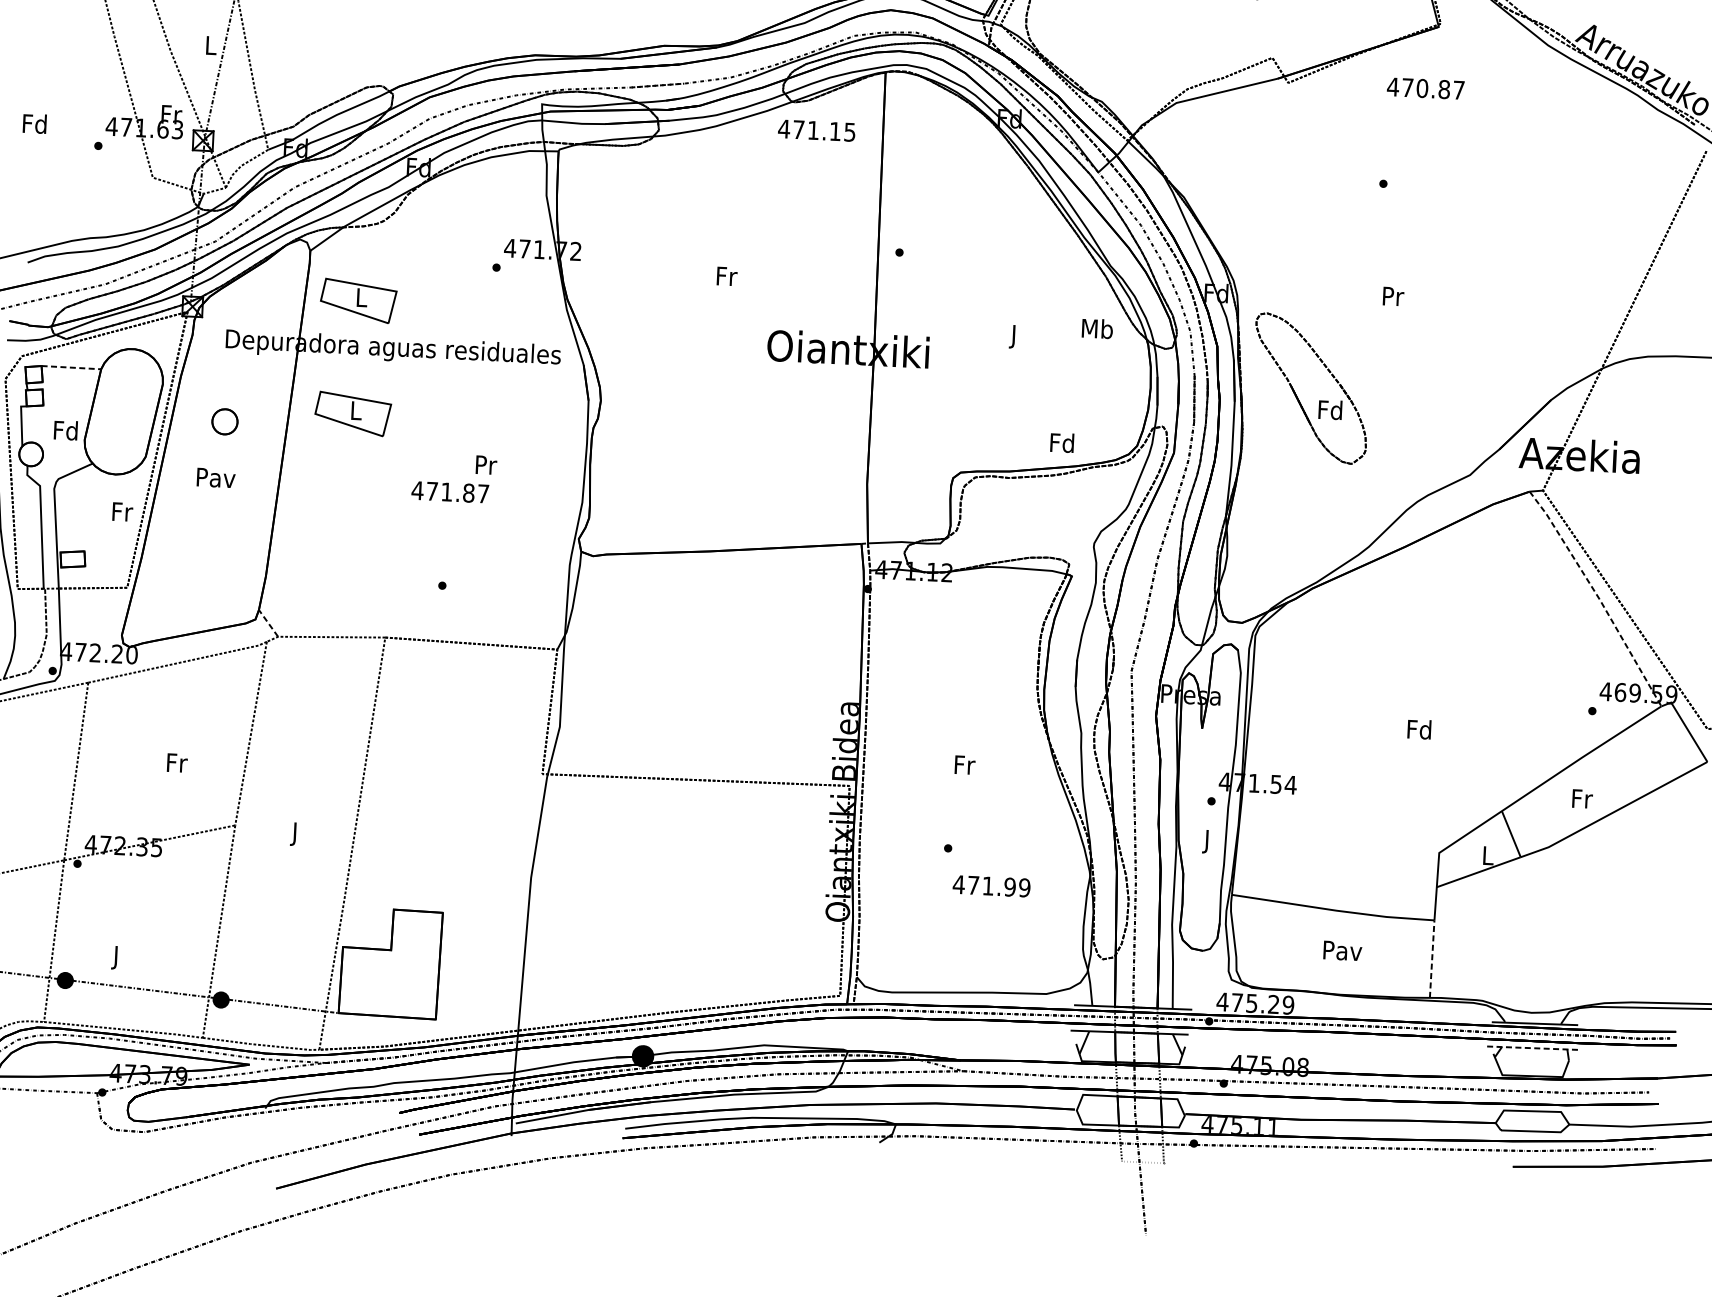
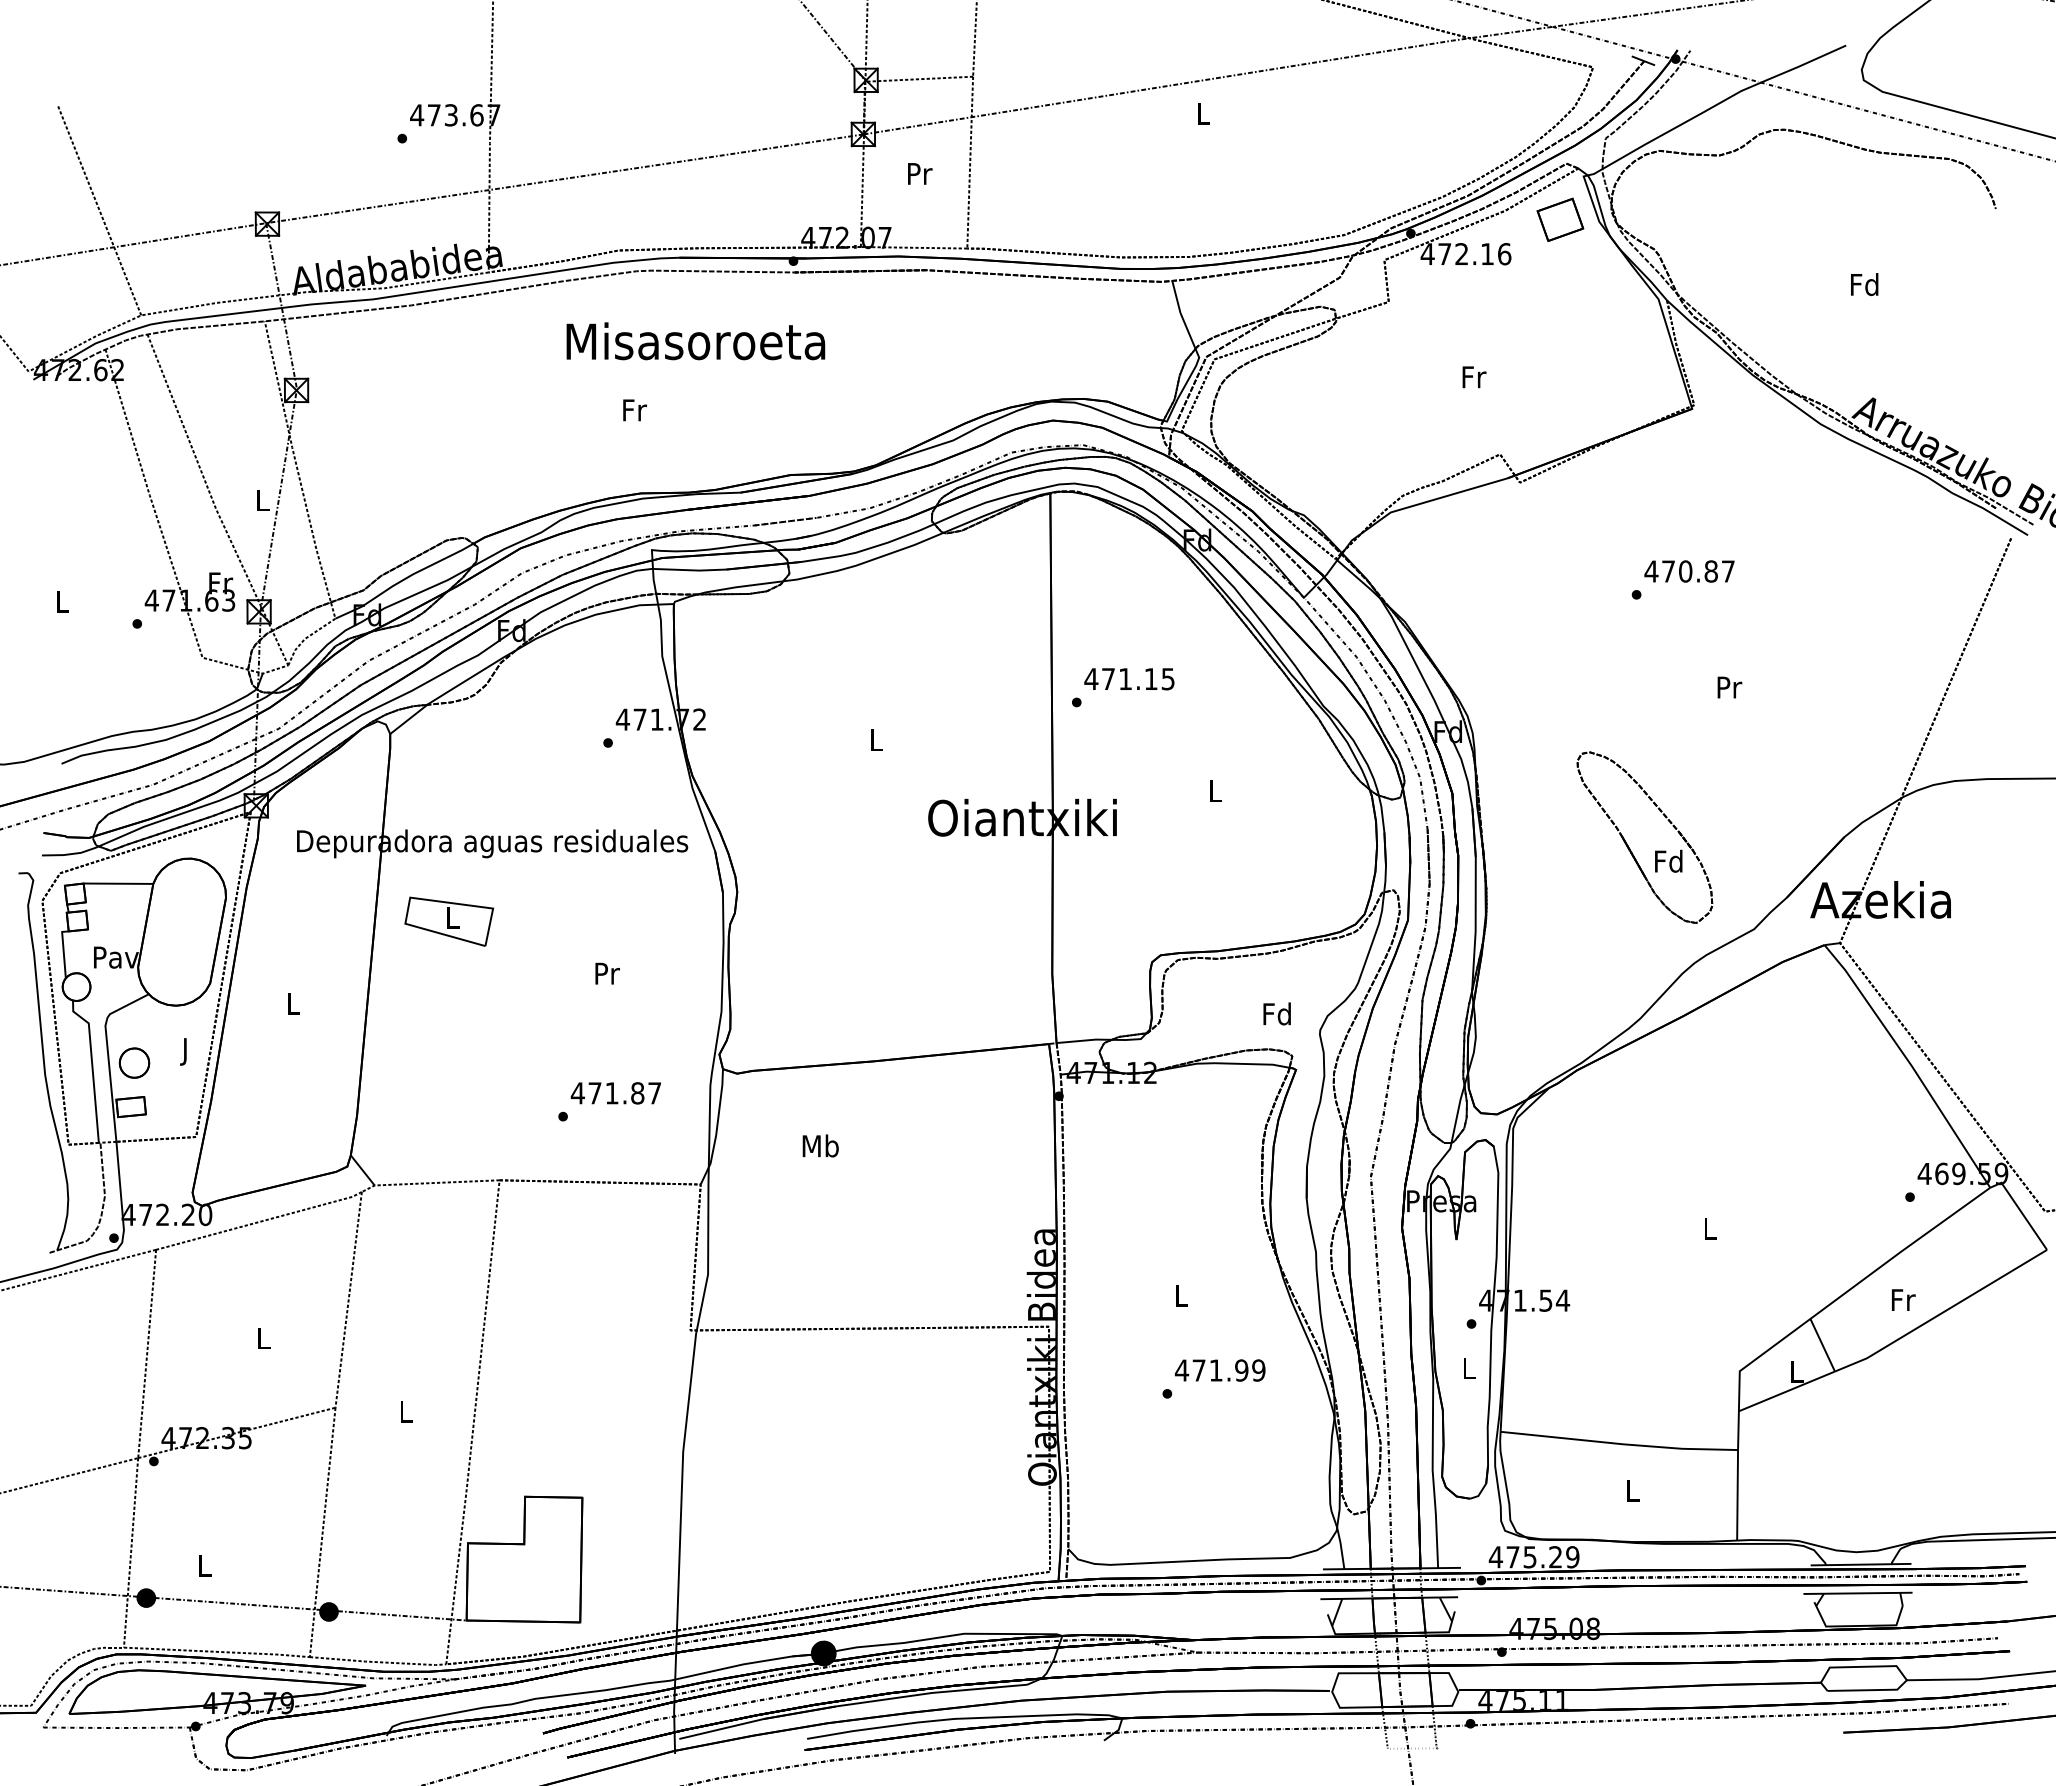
text: (1425, 88) -> (1689, 571), moved
text: (34, 123) -> (61, 601), Fd -> L
text: (816, 130) -> (1129, 679), moved
text: (727, 275) -> (877, 739), Fr -> L
text: (1393, 296) -> (1729, 687), moved
part: (358, 300) -> (449, 789), removed
text: (1097, 328) -> (820, 1145), moved
text: (1014, 336) -> (1215, 793), J -> L
line: (71, 367) -> (118, 883), dashed -> solid
part: (1319, 400) -> (1655, 850), moved
part: (224, 421) -> (134, 1062), moved
text: (66, 429) -> (116, 956), Fd -> Pav
text: (1061, 442) -> (1276, 1013), moved
text: (216, 478) -> (293, 1004), Pav -> L
text: (449, 492) -> (615, 1093), moved
text: (122, 514) -> (186, 1051), Fr -> J
line: (1598, 597) -> (1910, 1064), dashed -> solid
line: (268, 623) -> (362, 1170), dashed -> solid
text: (1419, 729) -> (1709, 1228), Fd -> L
text: (177, 763) -> (264, 1338), Fr -> L
text: (965, 764) -> (1182, 1295), Fr -> L
text: (295, 834) -> (406, 1414), J -> L
text: (1207, 841) -> (1469, 1371), J -> L
text: (991, 886) -> (1219, 1370), moved
text: (1342, 950) -> (1632, 1490), Pav -> L
text: (117, 957) -> (205, 1568), J -> L
line: (1432, 958) -> (1737, 1494), dashed -> solid
line: (1531, 1048) -> (1858, 1593), dashed -> solid

